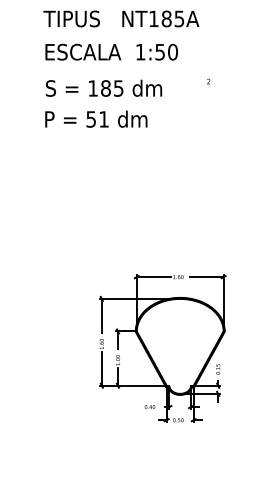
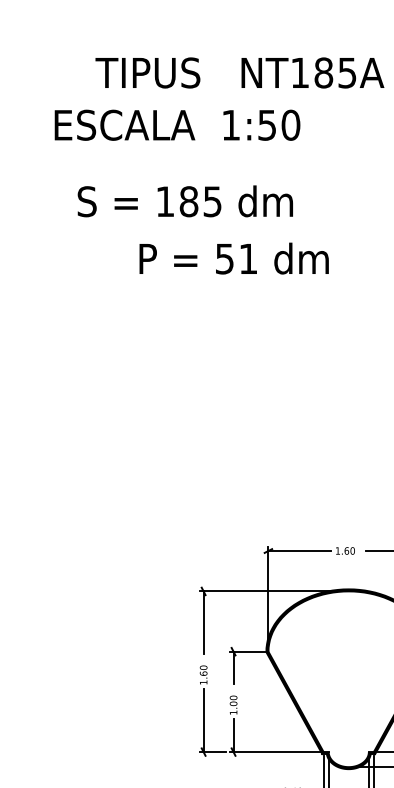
text: (111, 51) -> (177, 123), moved
text: (103, 87) -> (184, 199), moved
text: (96, 118) -> (234, 257), moved

